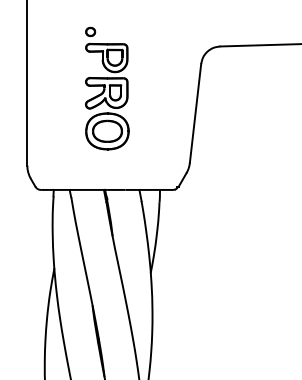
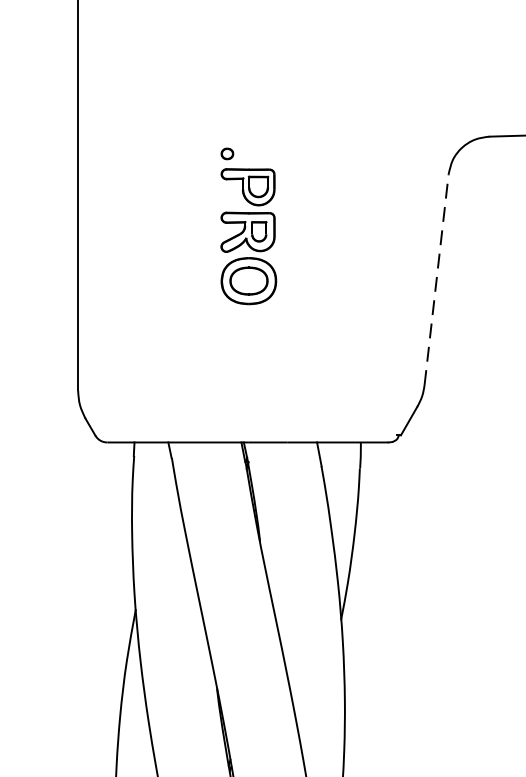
part: (107, 88) -> (248, 226), size x0.6
line: (195, 113) -> (436, 279), solid -> dashed

